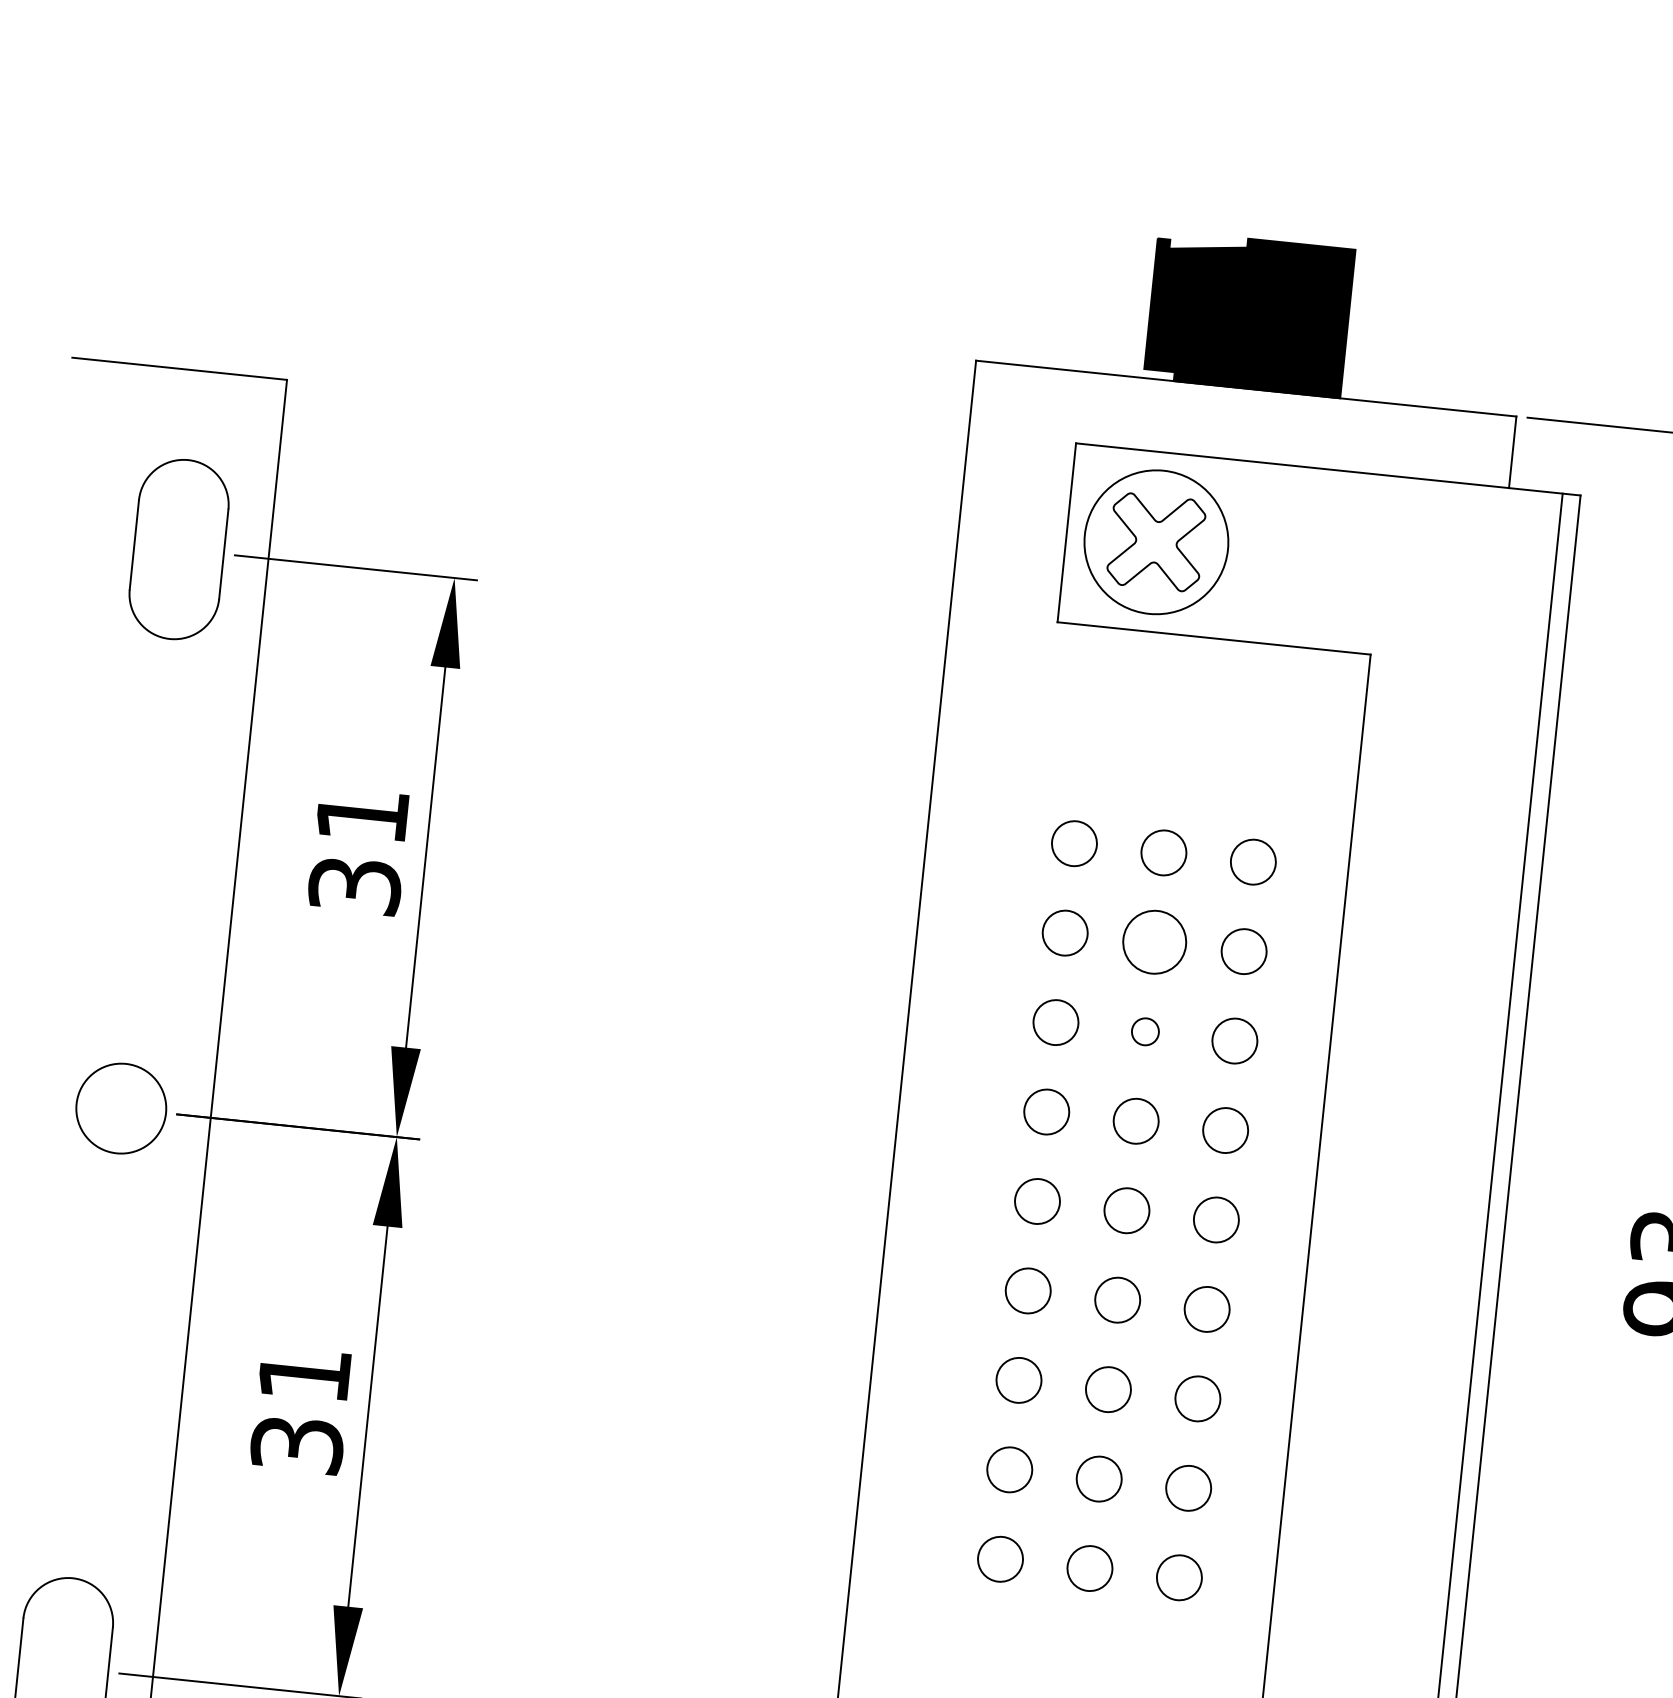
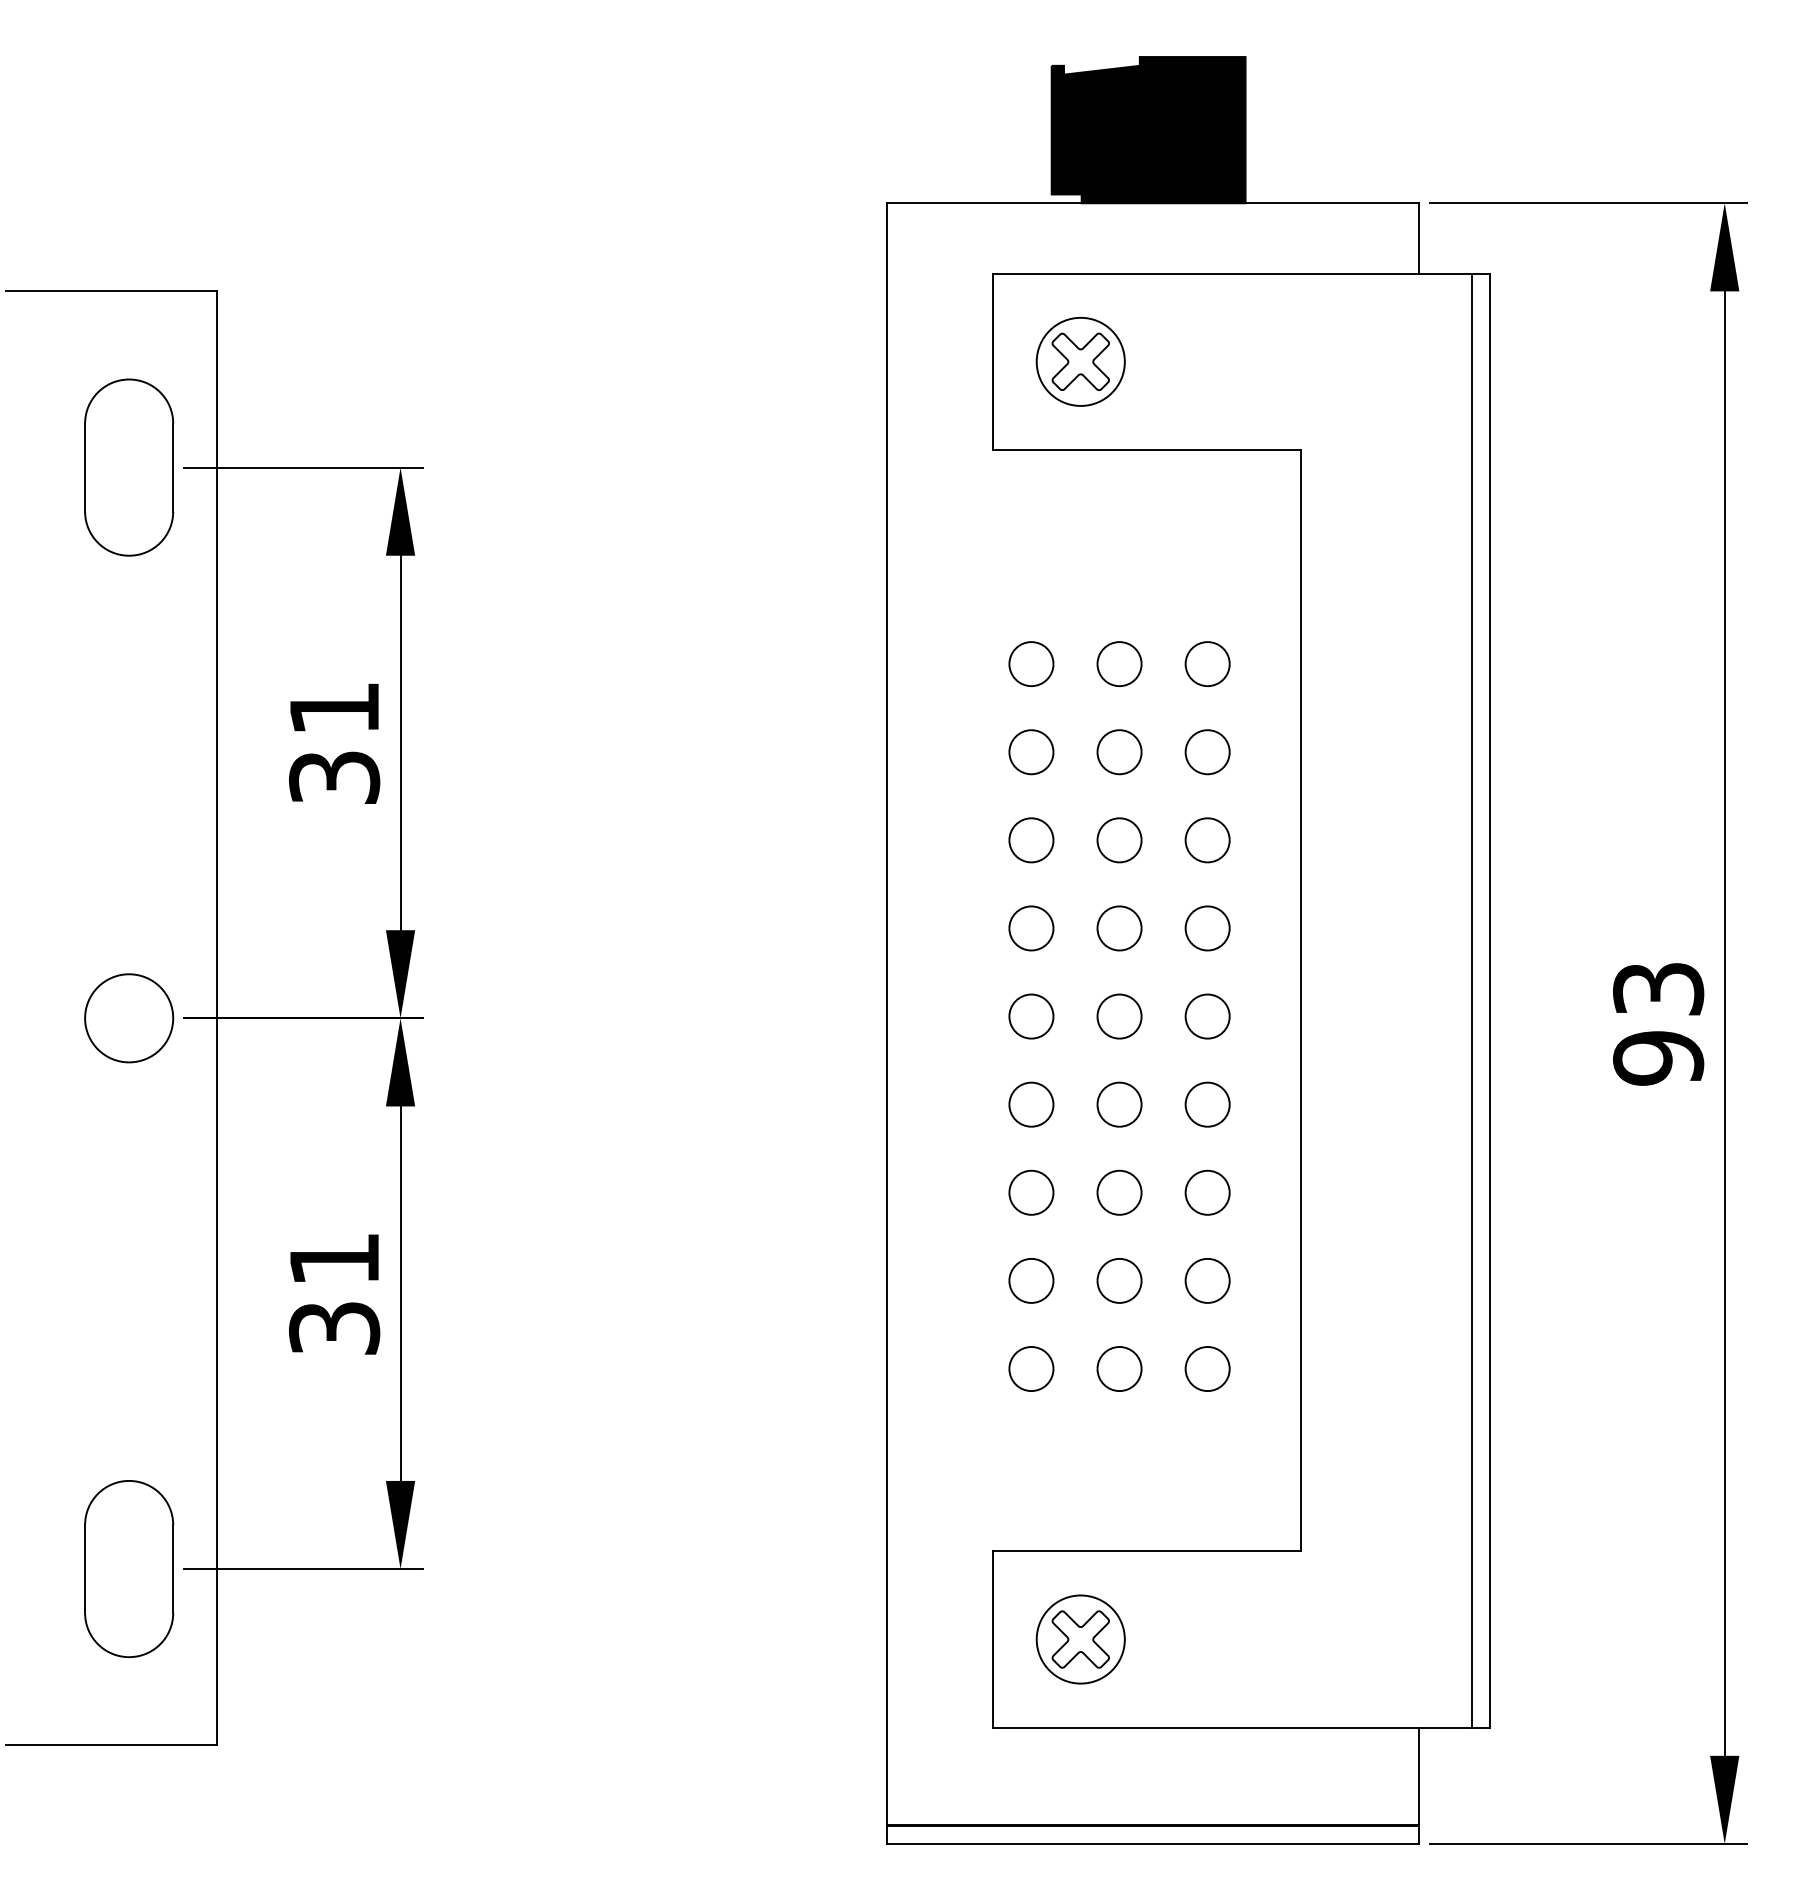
part: (1156, 541) -> (1080, 361), size x0.62
circle: (1154, 942) -> (1119, 752), size x0.71
circle: (1145, 1031) -> (1119, 840), size x1.67

